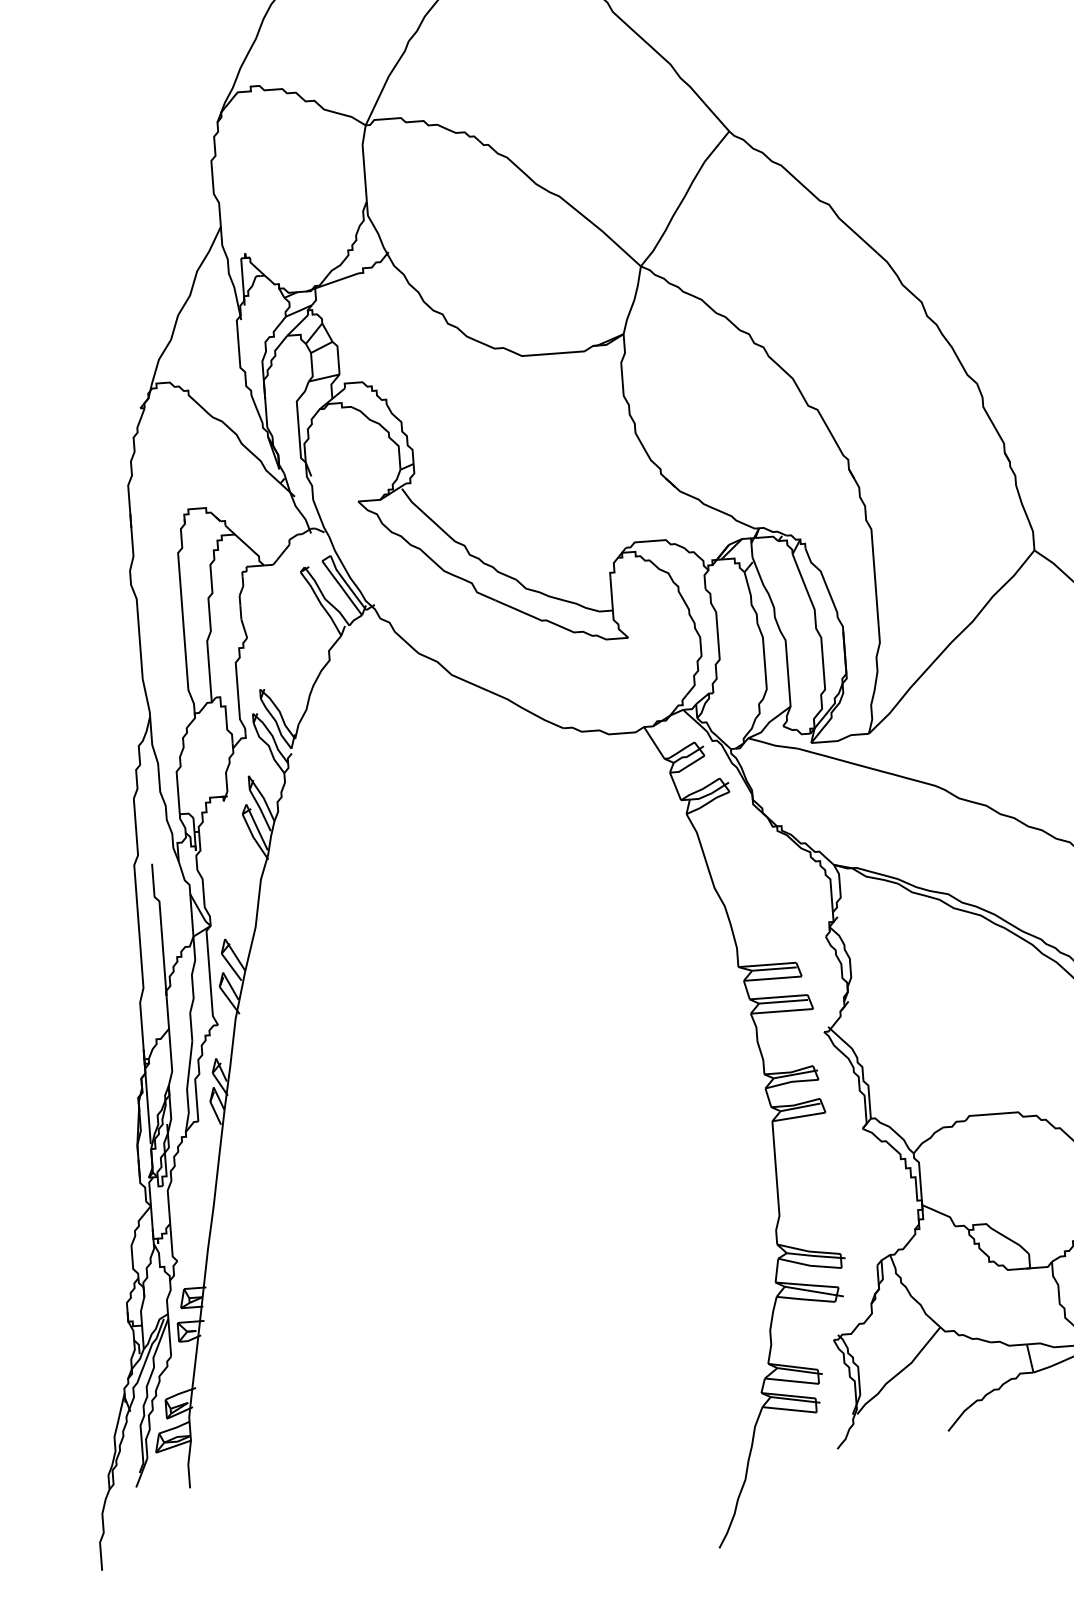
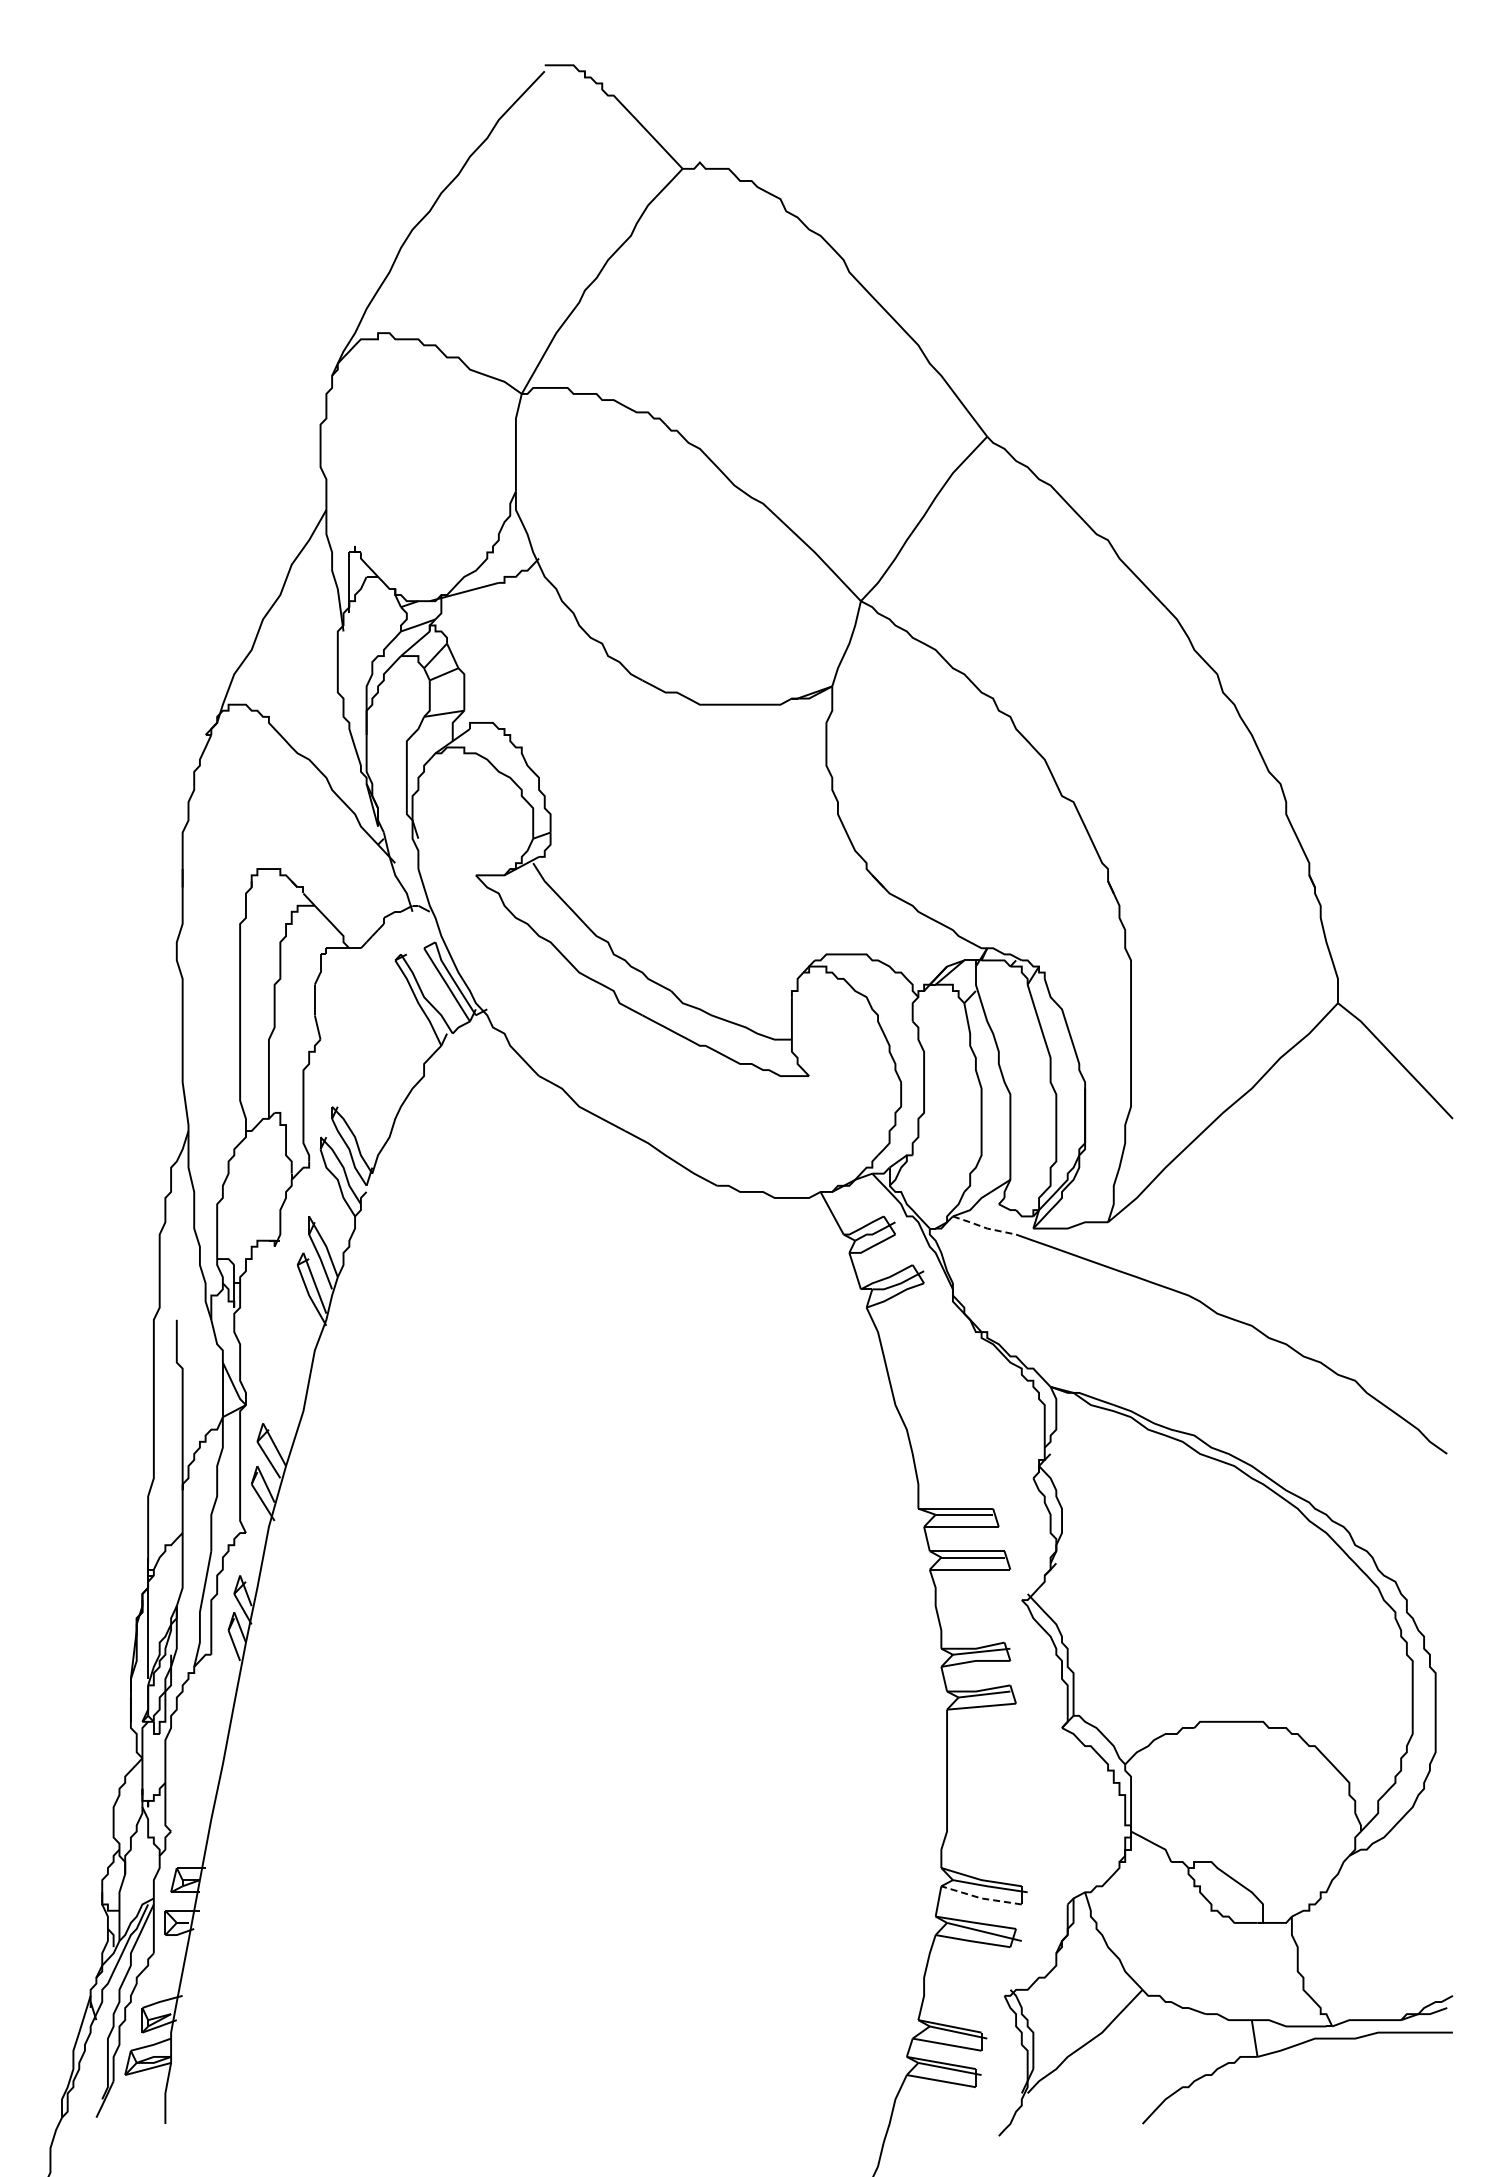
line: (772, 745) -> (983, 1227), solid -> dashed
line: (809, 1265) -> (980, 1898), solid -> dashed

